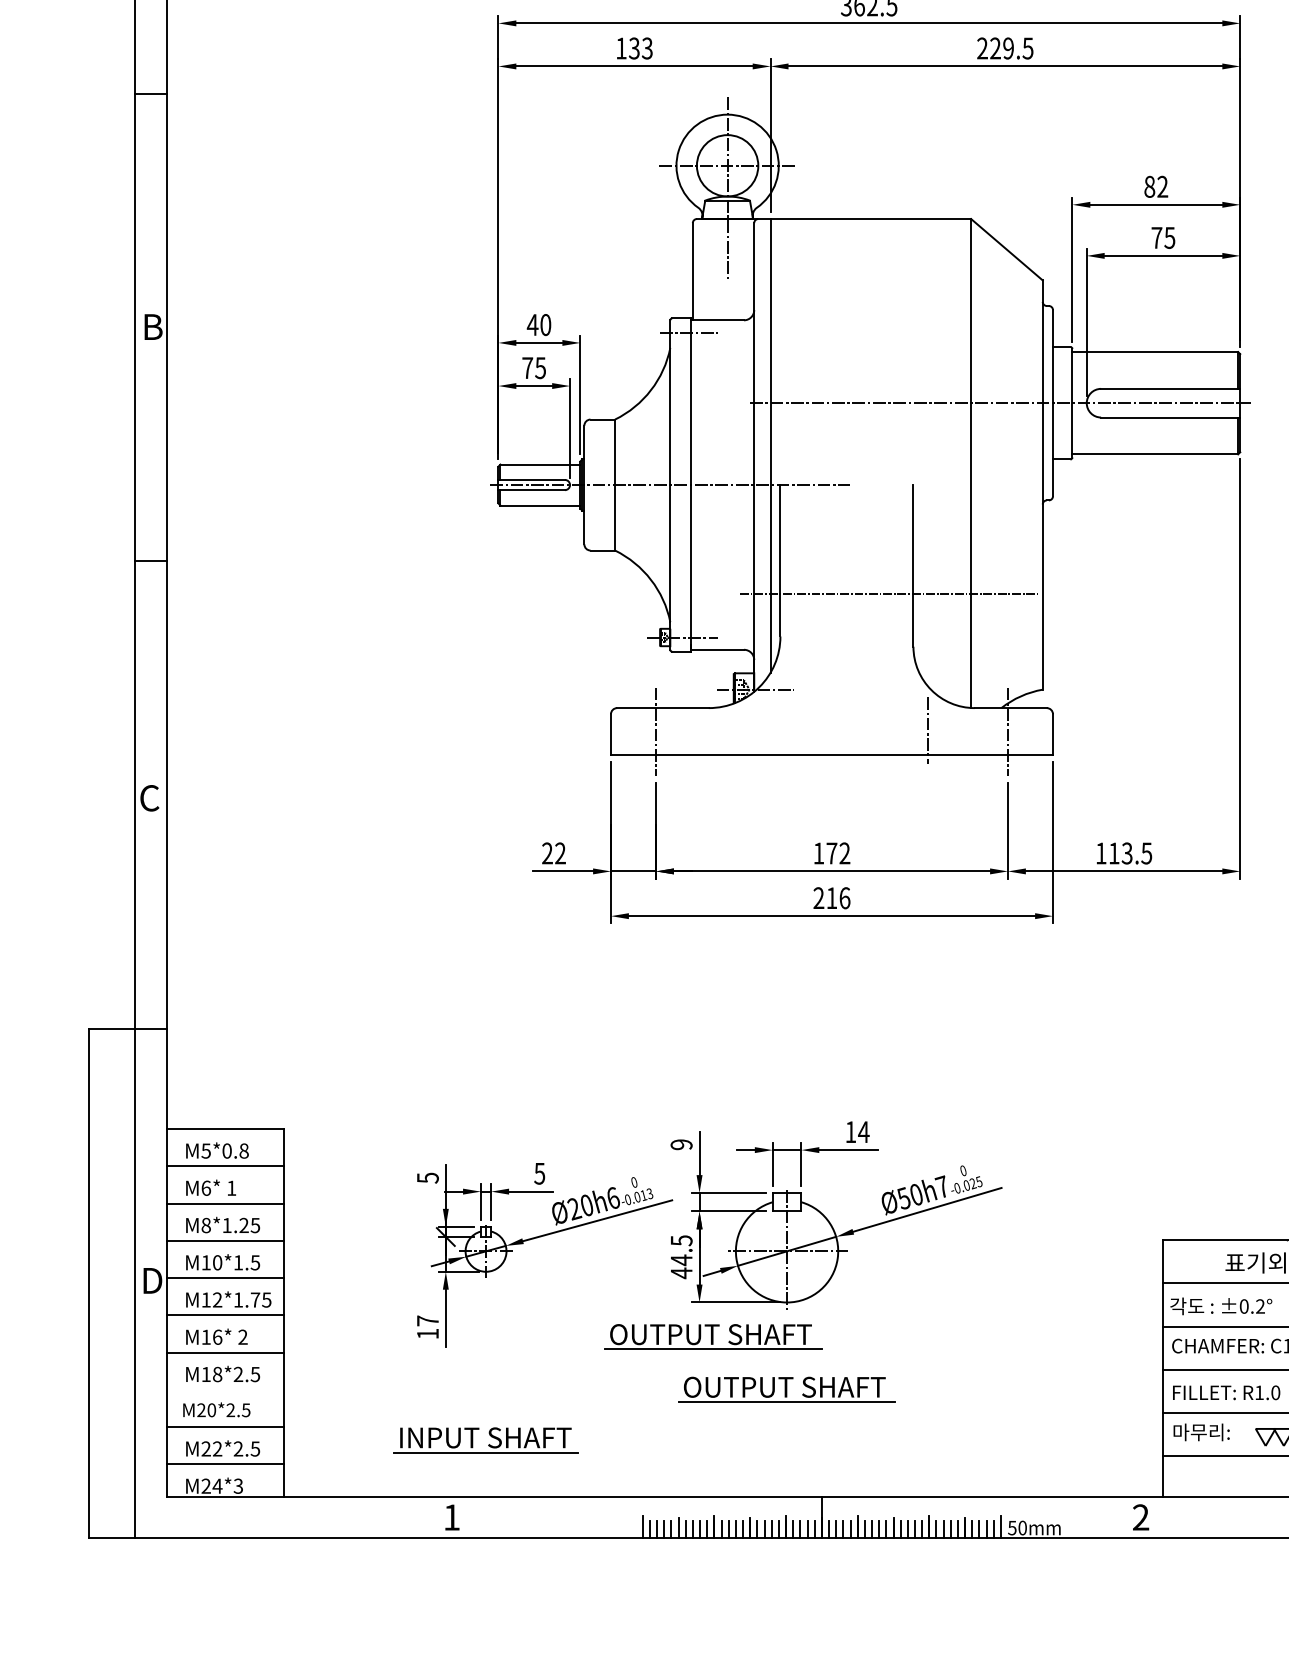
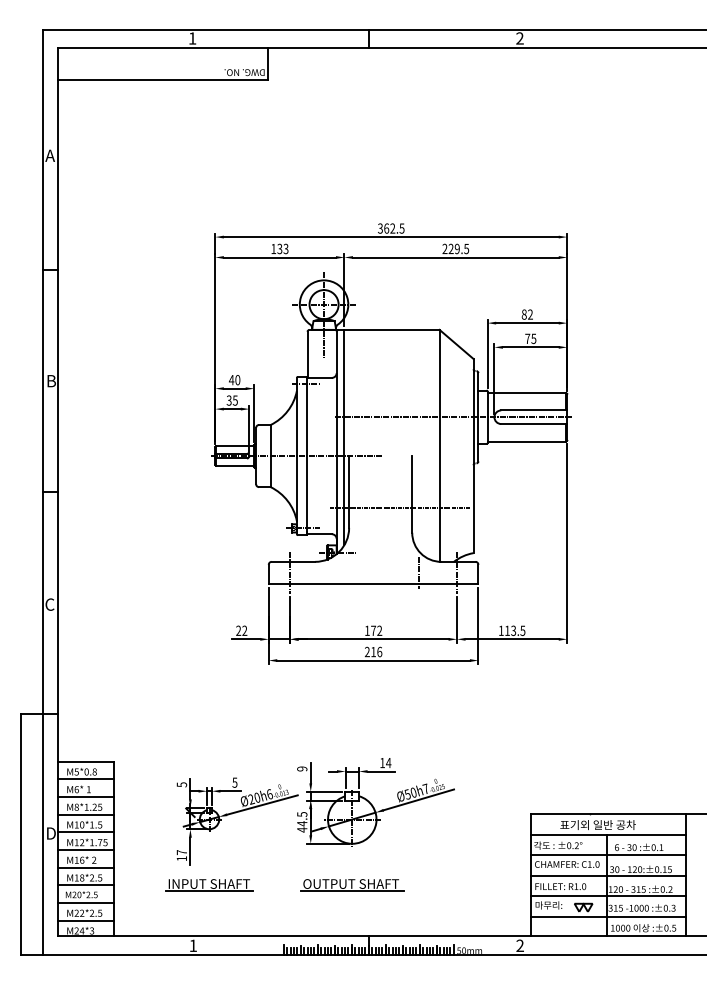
text: (526, 367) -> (228, 400), 75 -> 35
part: (713, 1337) -> (317, 860), removed
line: (224, 1390) -> (85, 885), added
part: (486, 1440) -> (209, 885), moved

